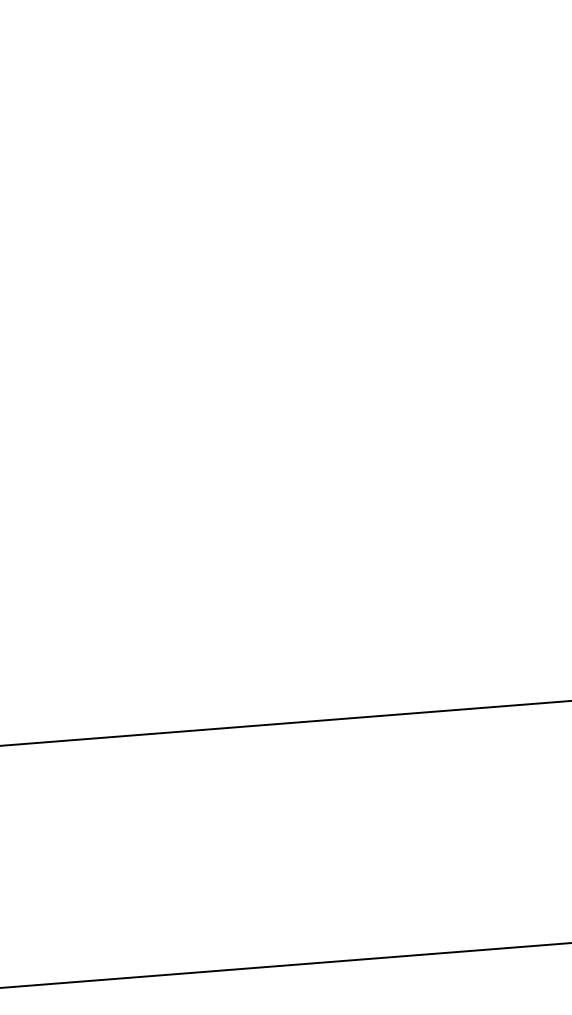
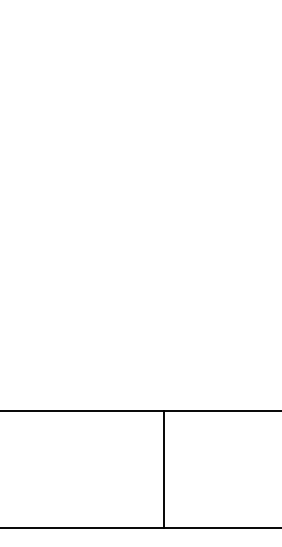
line: (357, 838) -> (164, 469), added

